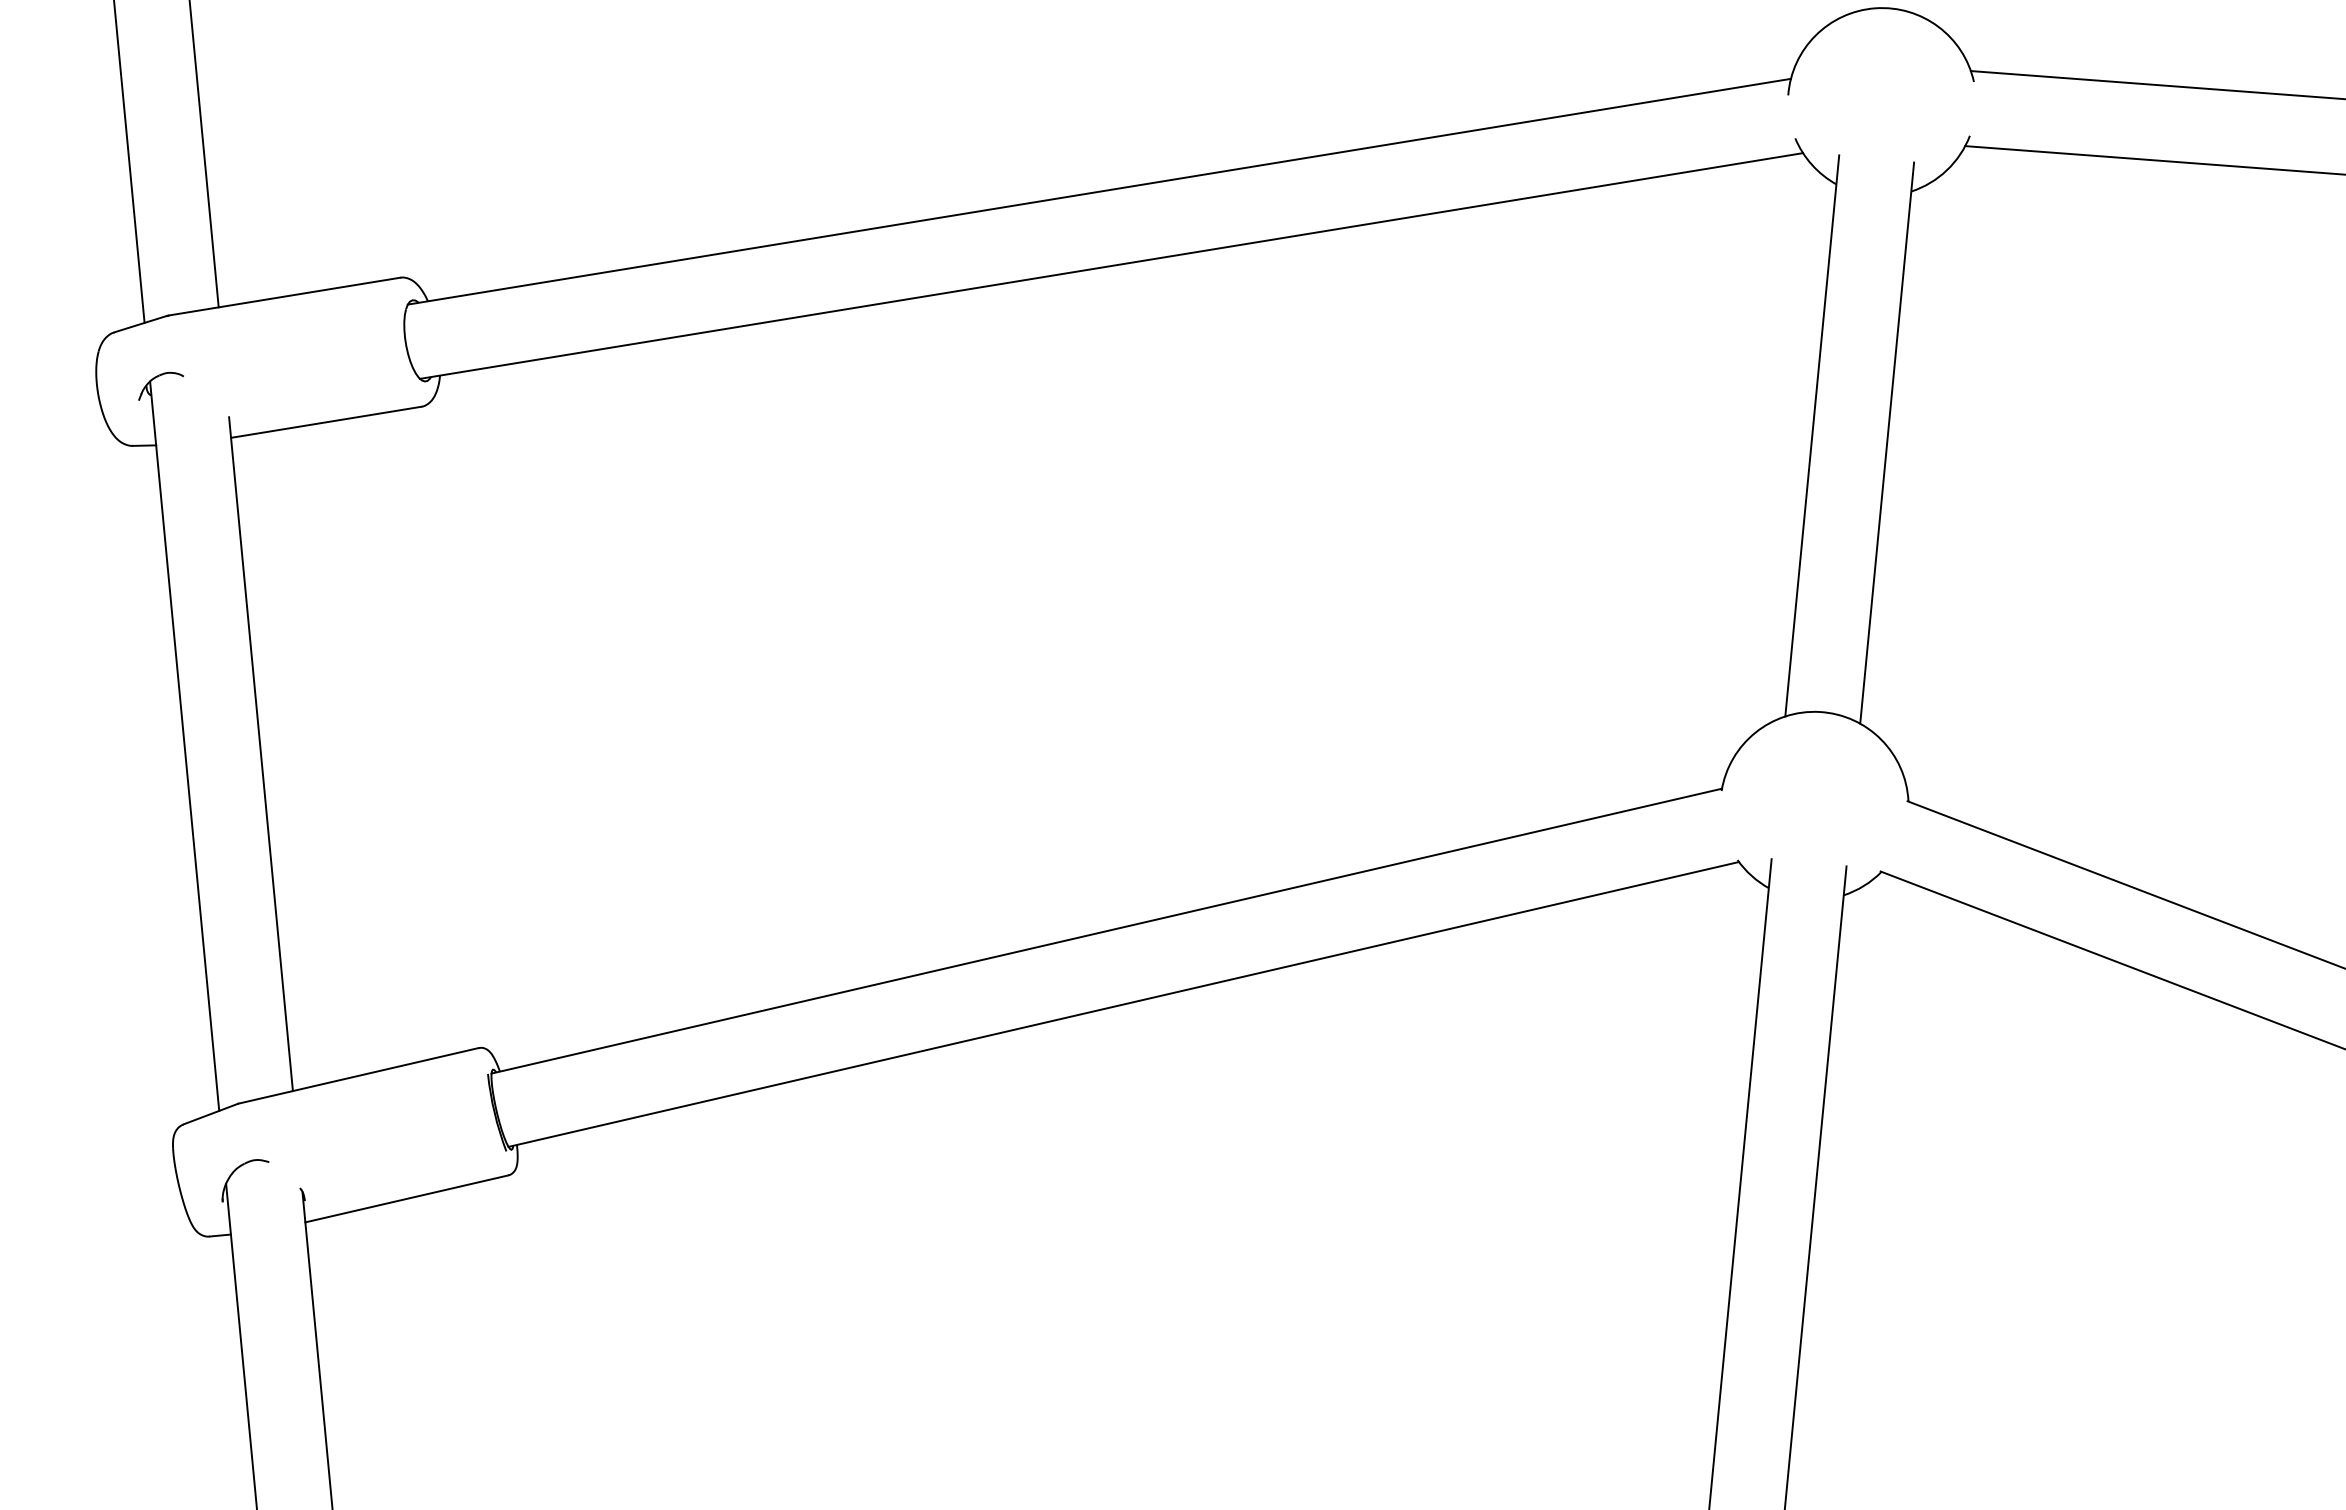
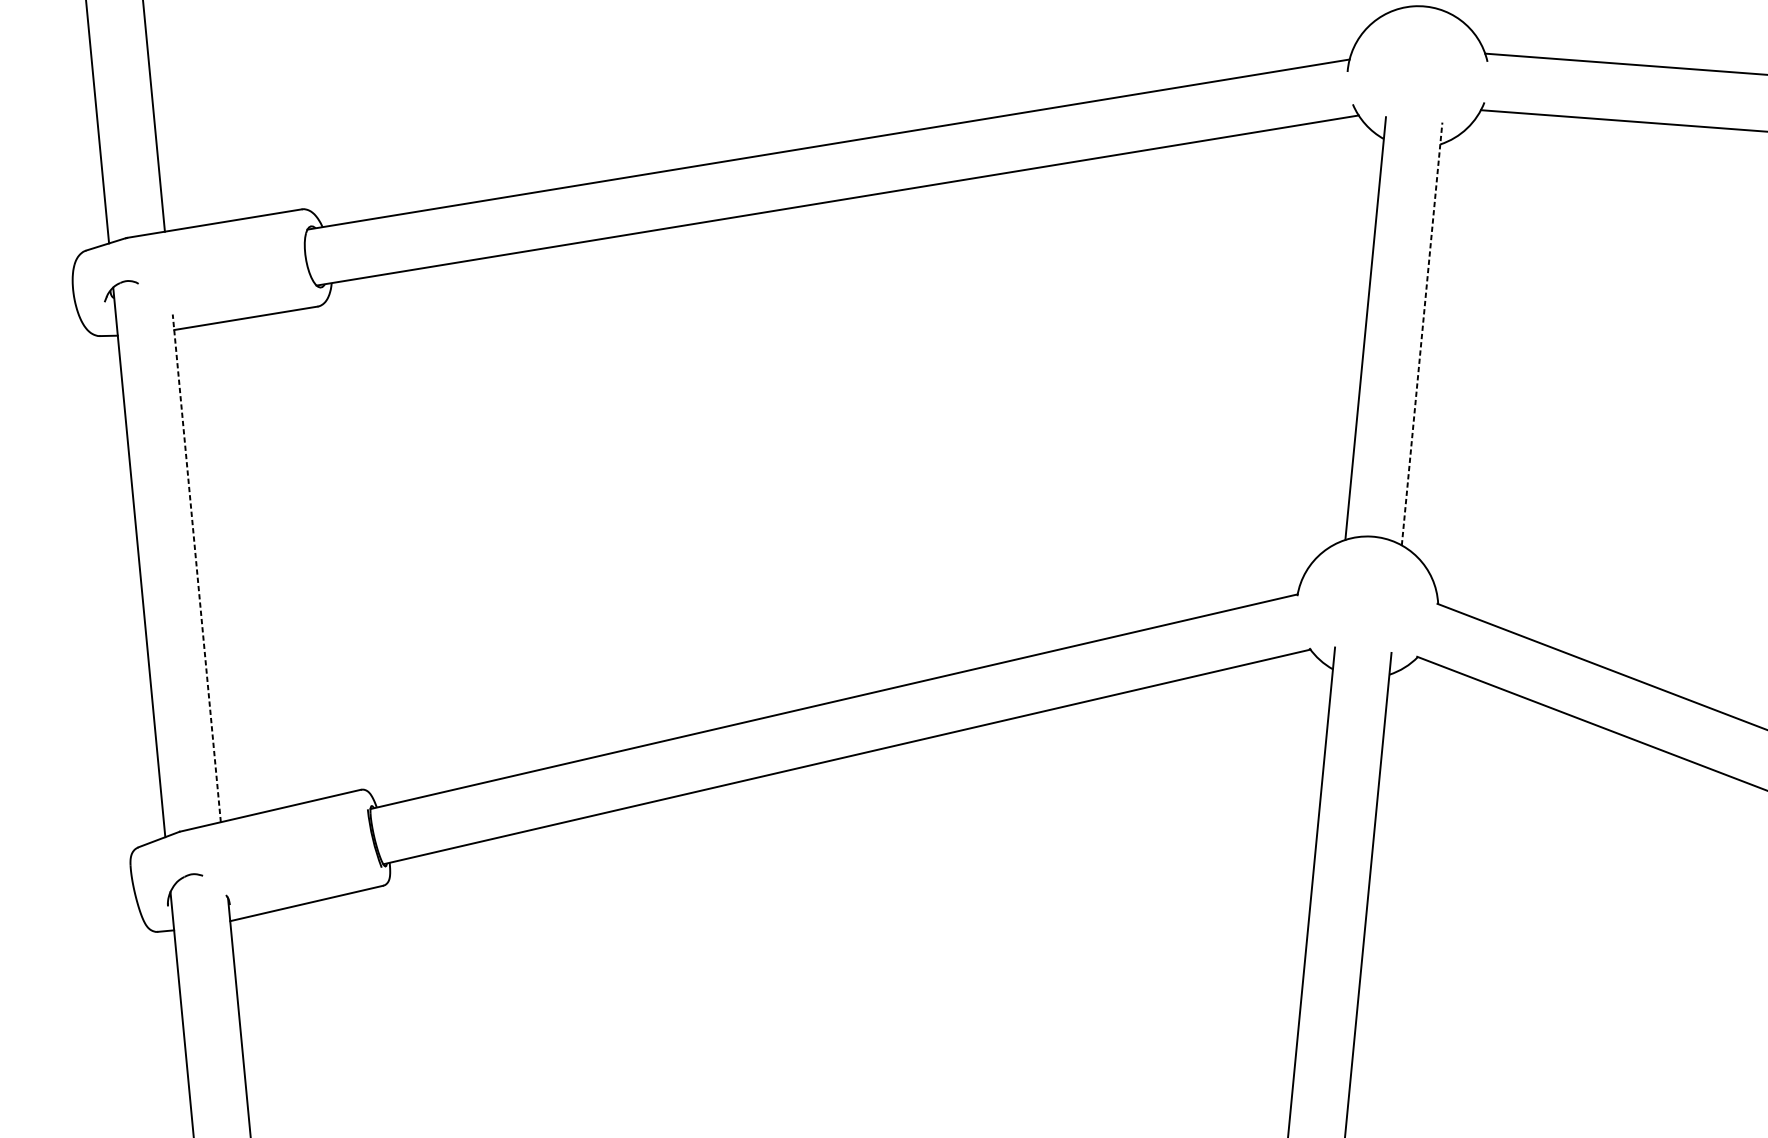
line: (1887, 443) -> (1422, 334), solid -> dashed
line: (260, 753) -> (196, 567), solid -> dashed

